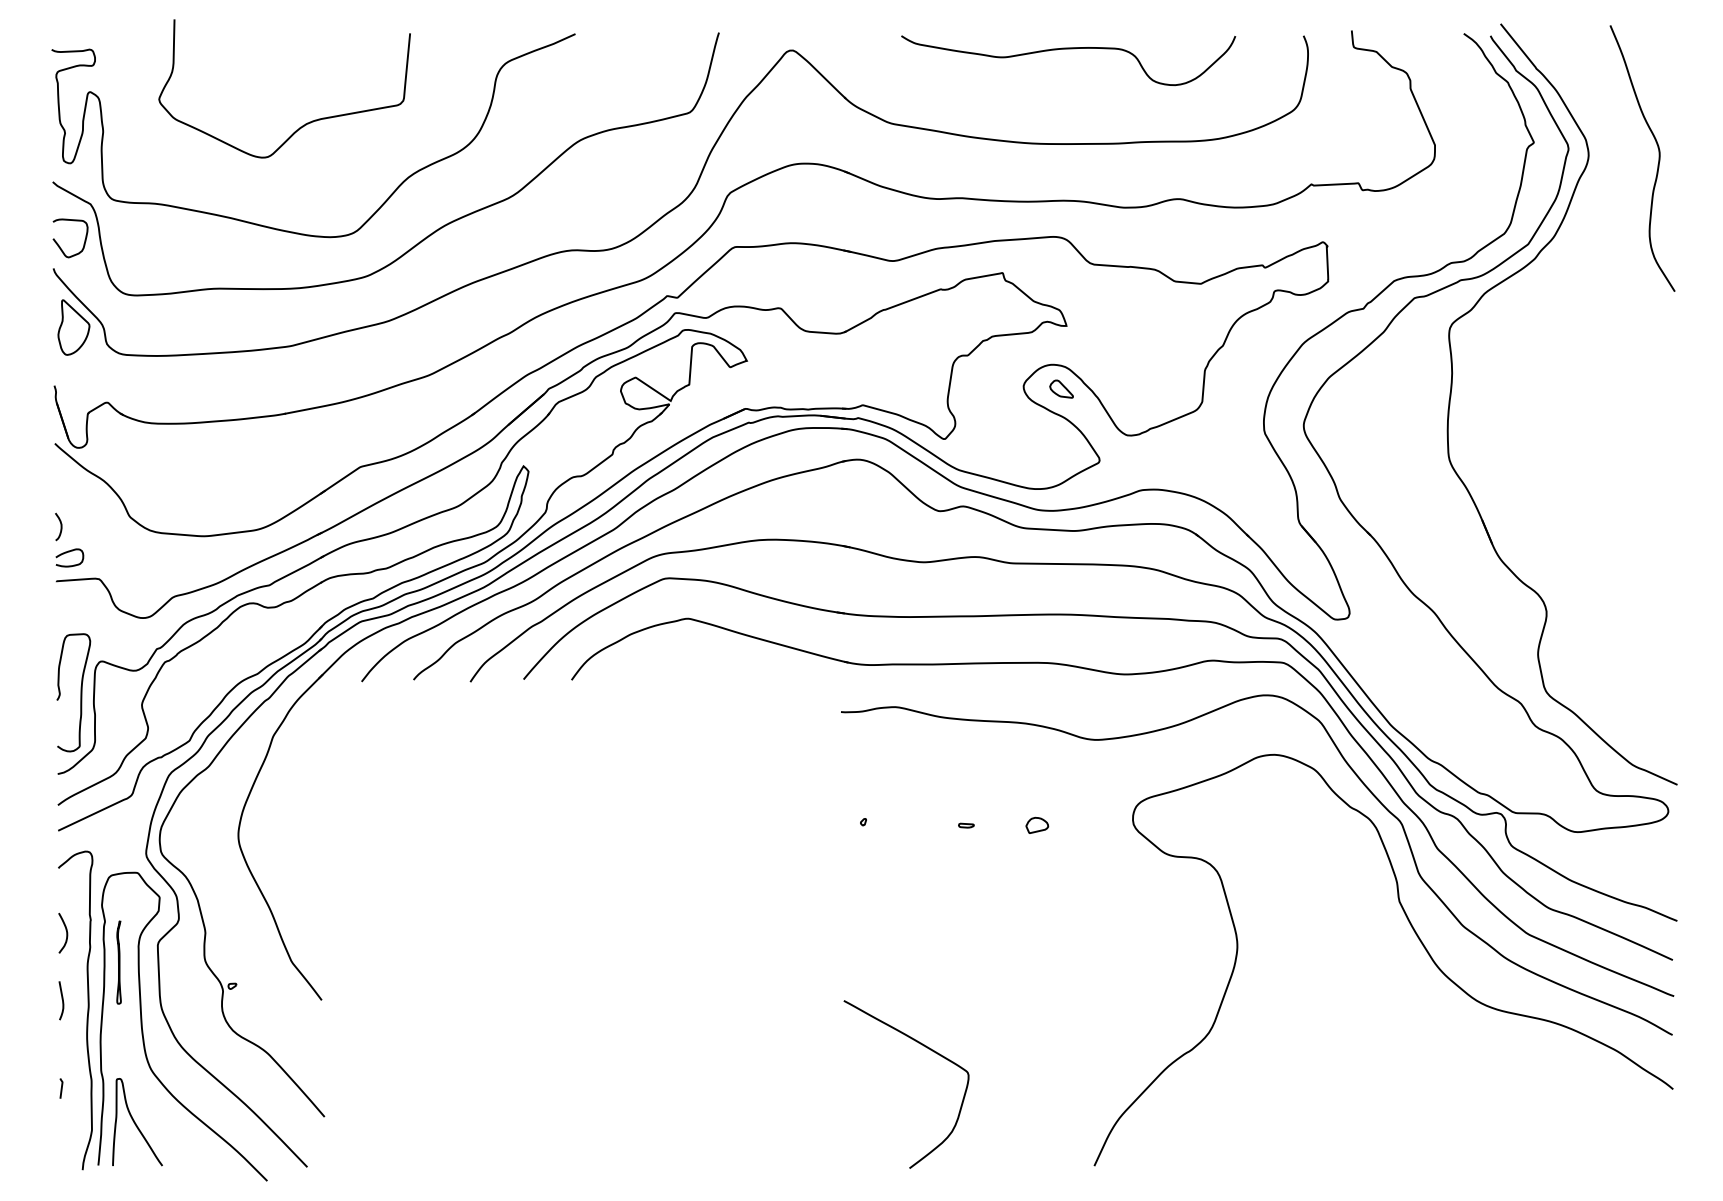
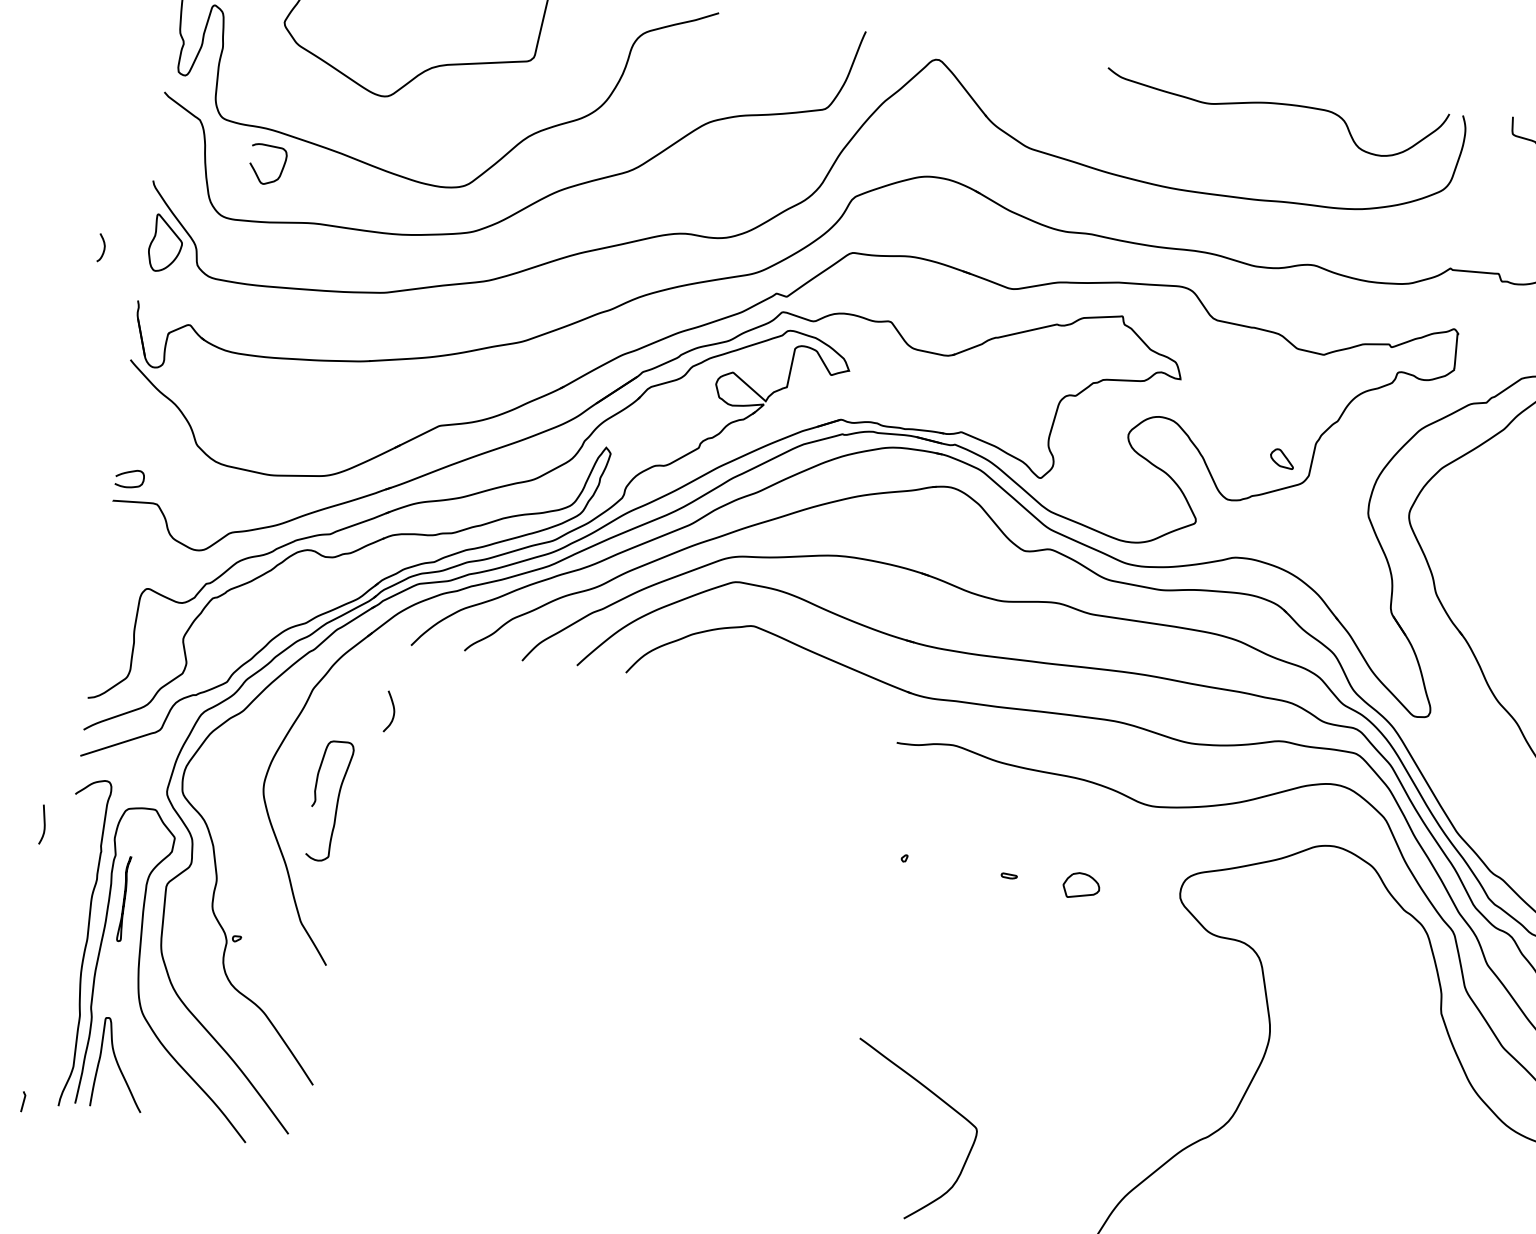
curve: (1068, 49) -> (1277, 104), moved
curve: (60, 246) -> (256, 171), moved
part: (1061, 388) -> (1282, 458), moved
curve: (60, 526) -> (103, 247), moved
curve: (80, 692) -> (336, 801), moved
part: (1037, 824) -> (1082, 884), size x1.6
curve: (65, 930) -> (392, 709), moved
curve: (61, 999) -> (43, 823), moved
curve: (61, 1088) -> (23, 1101), moved

